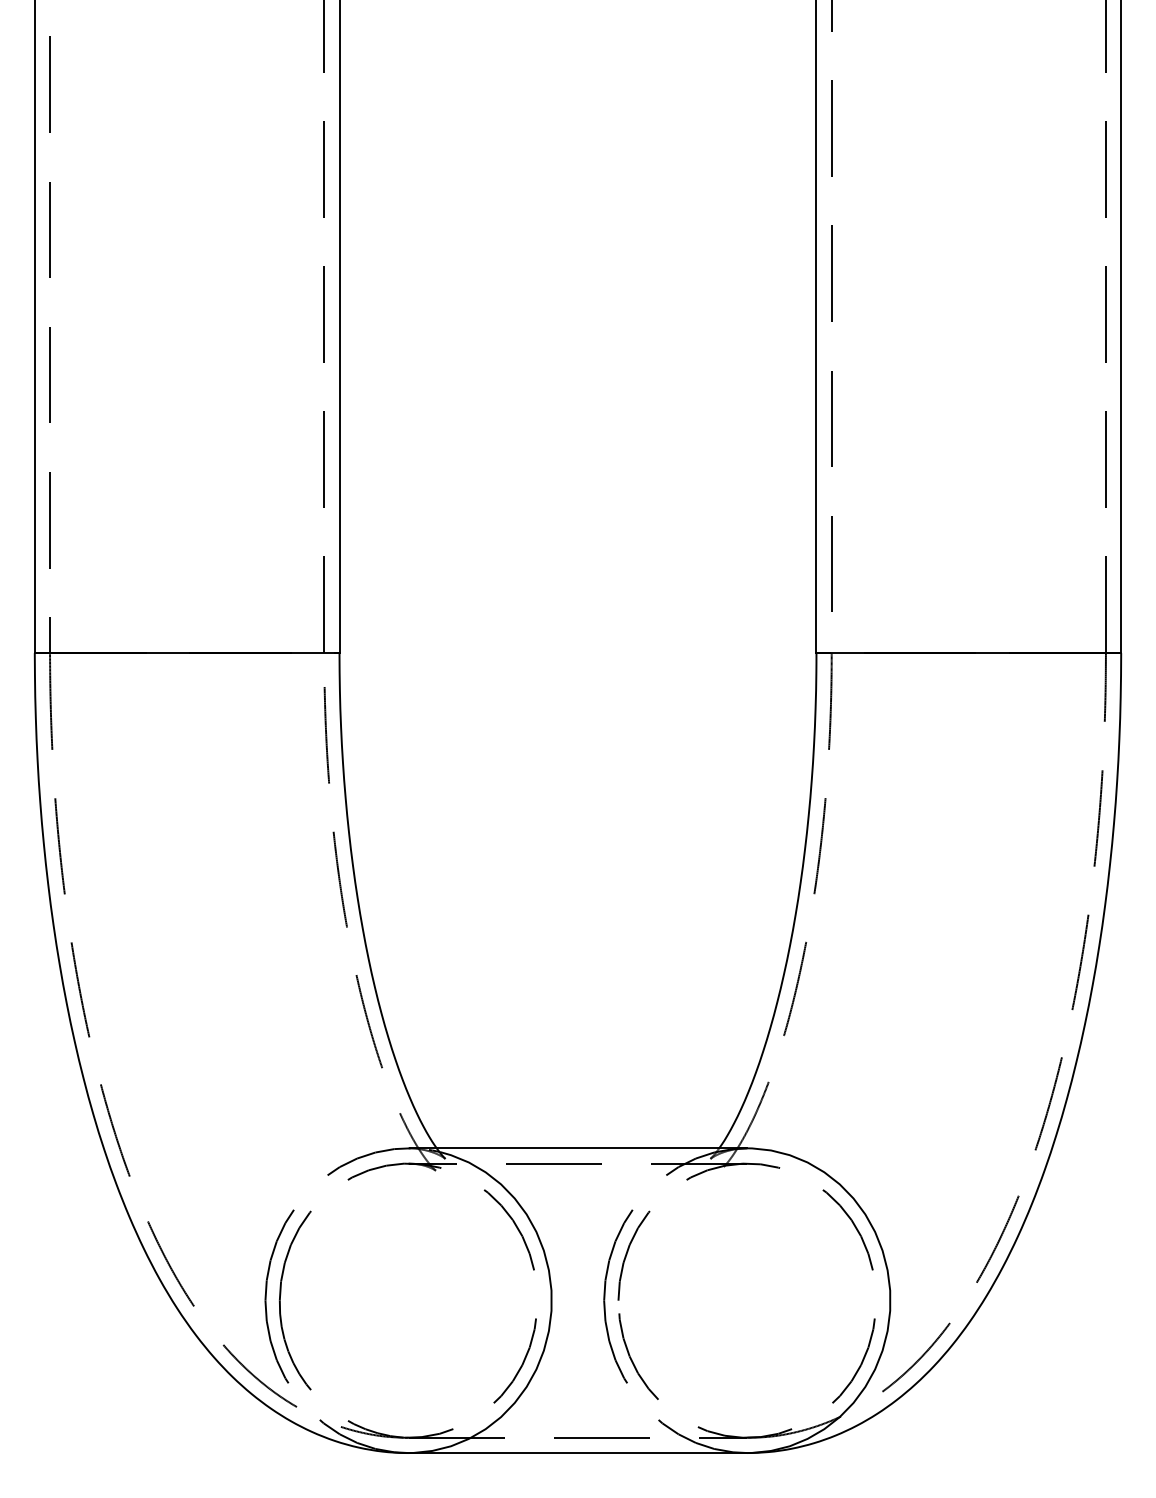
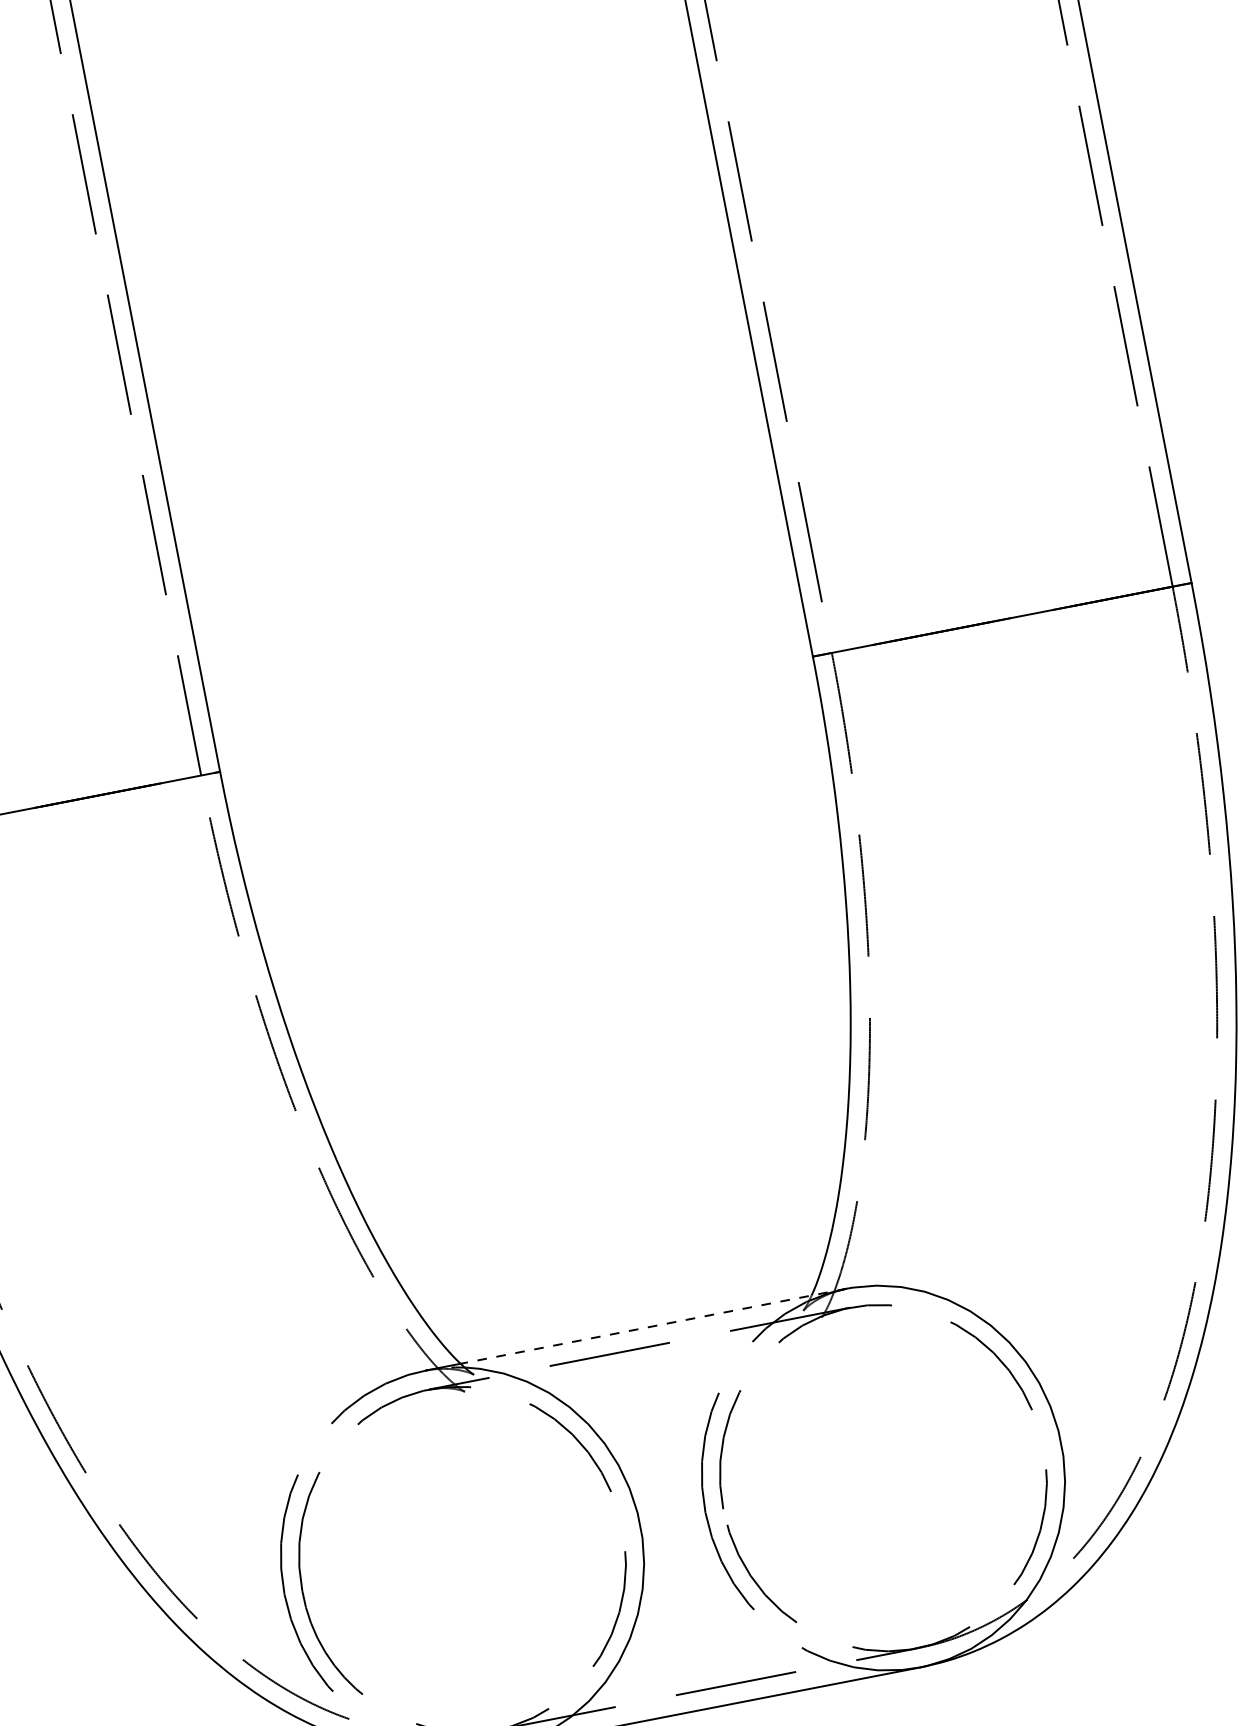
line: (591, 1148) -> (652, 1326), solid -> dashed

